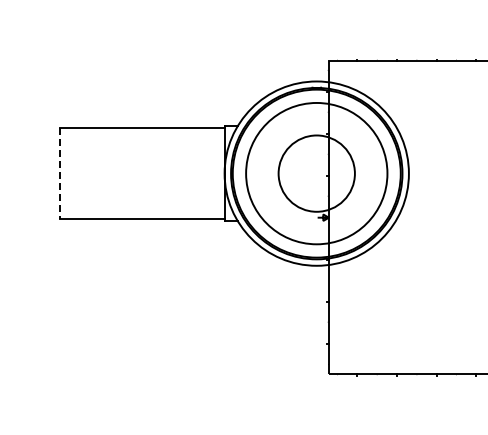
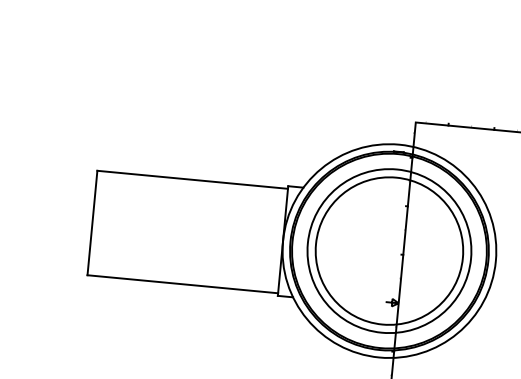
circle: (316, 173) -> (389, 250), size x1.67
line: (59, 174) -> (92, 224), dashed -> solid

